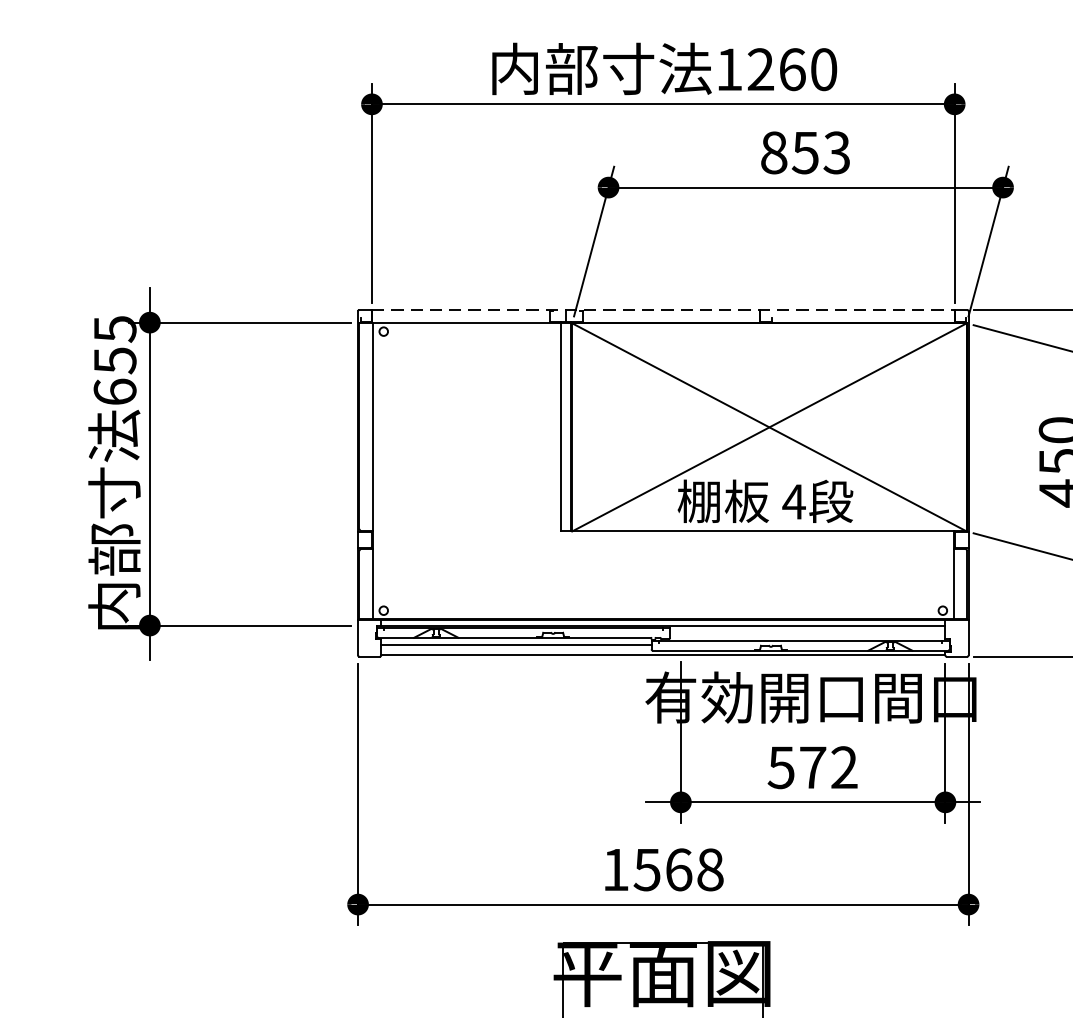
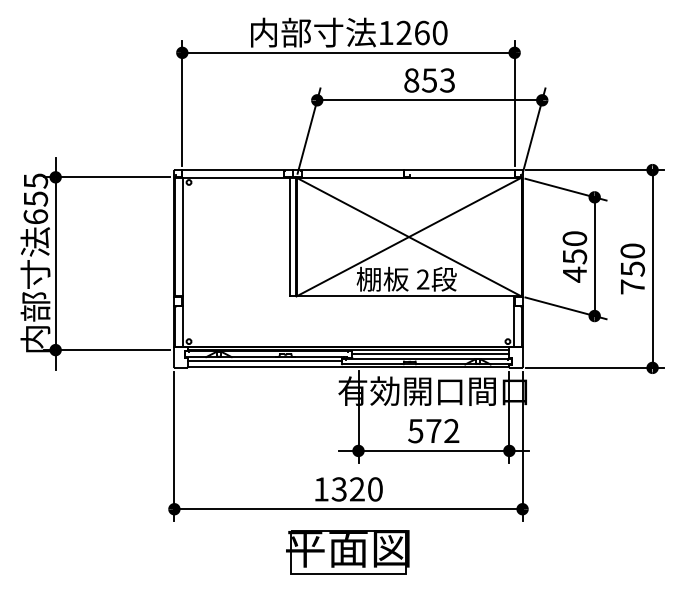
line: (663, 310) -> (348, 170), dashed -> solid
text: (793, 501) -> (422, 279), 4 -> 2
line: (807, 633) -> (430, 354), added
text: (679, 869) -> (357, 489), 1568 -> 1320

